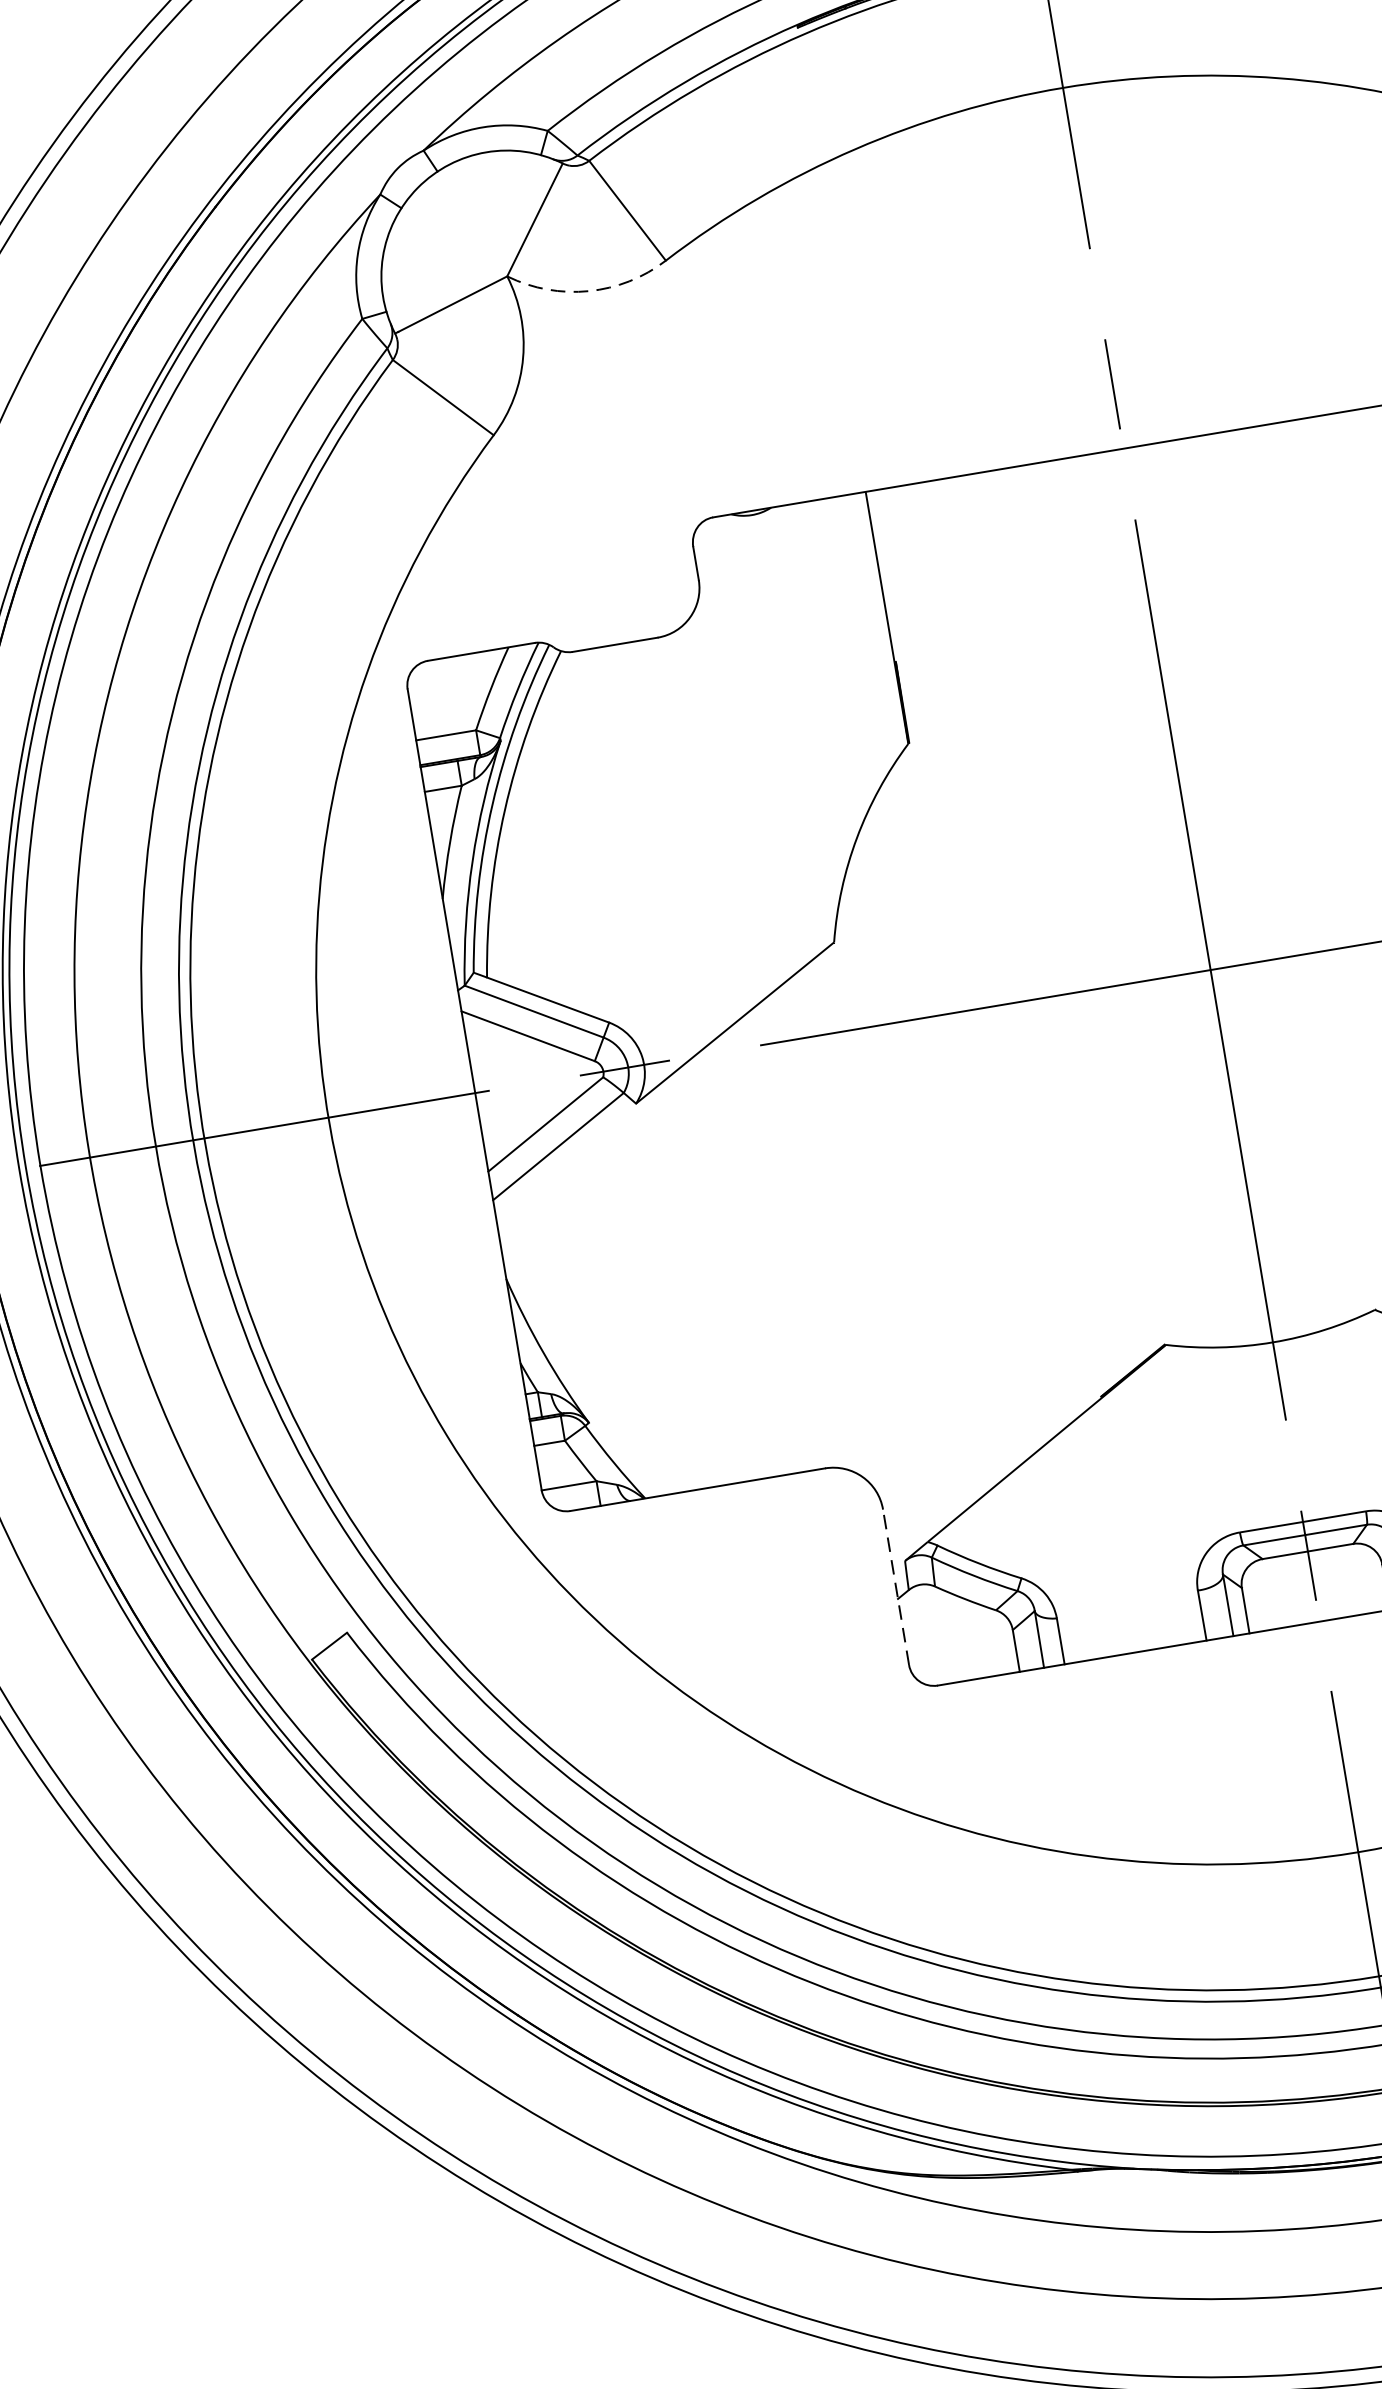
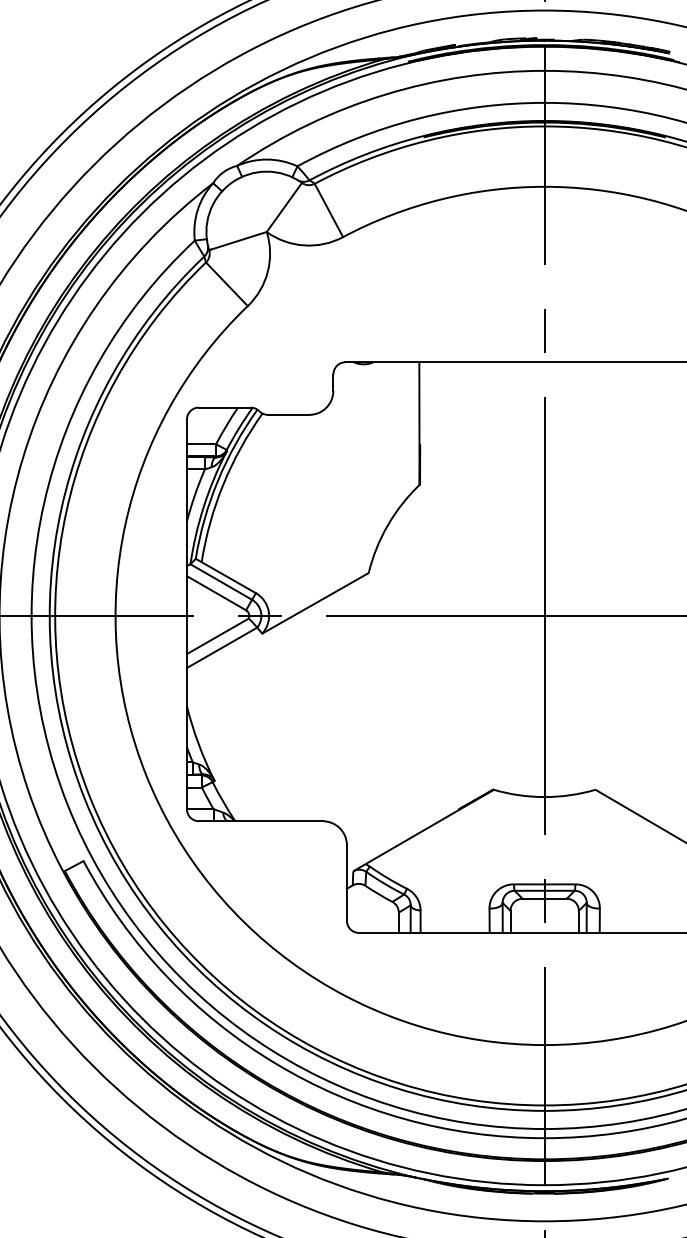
arc: (589, 291) -> (304, 245), dashed -> solid
line: (895, 1588) -> (346, 883), dashed -> solid

